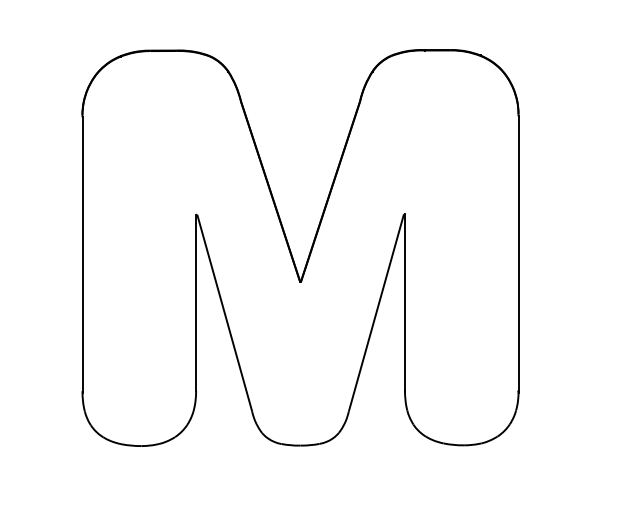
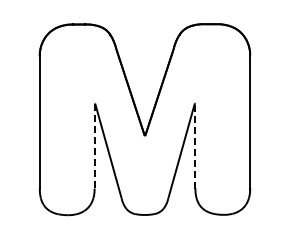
line: (405, 301) -> (195, 145), solid -> dashed
line: (195, 303) -> (94, 146), solid -> dashed

